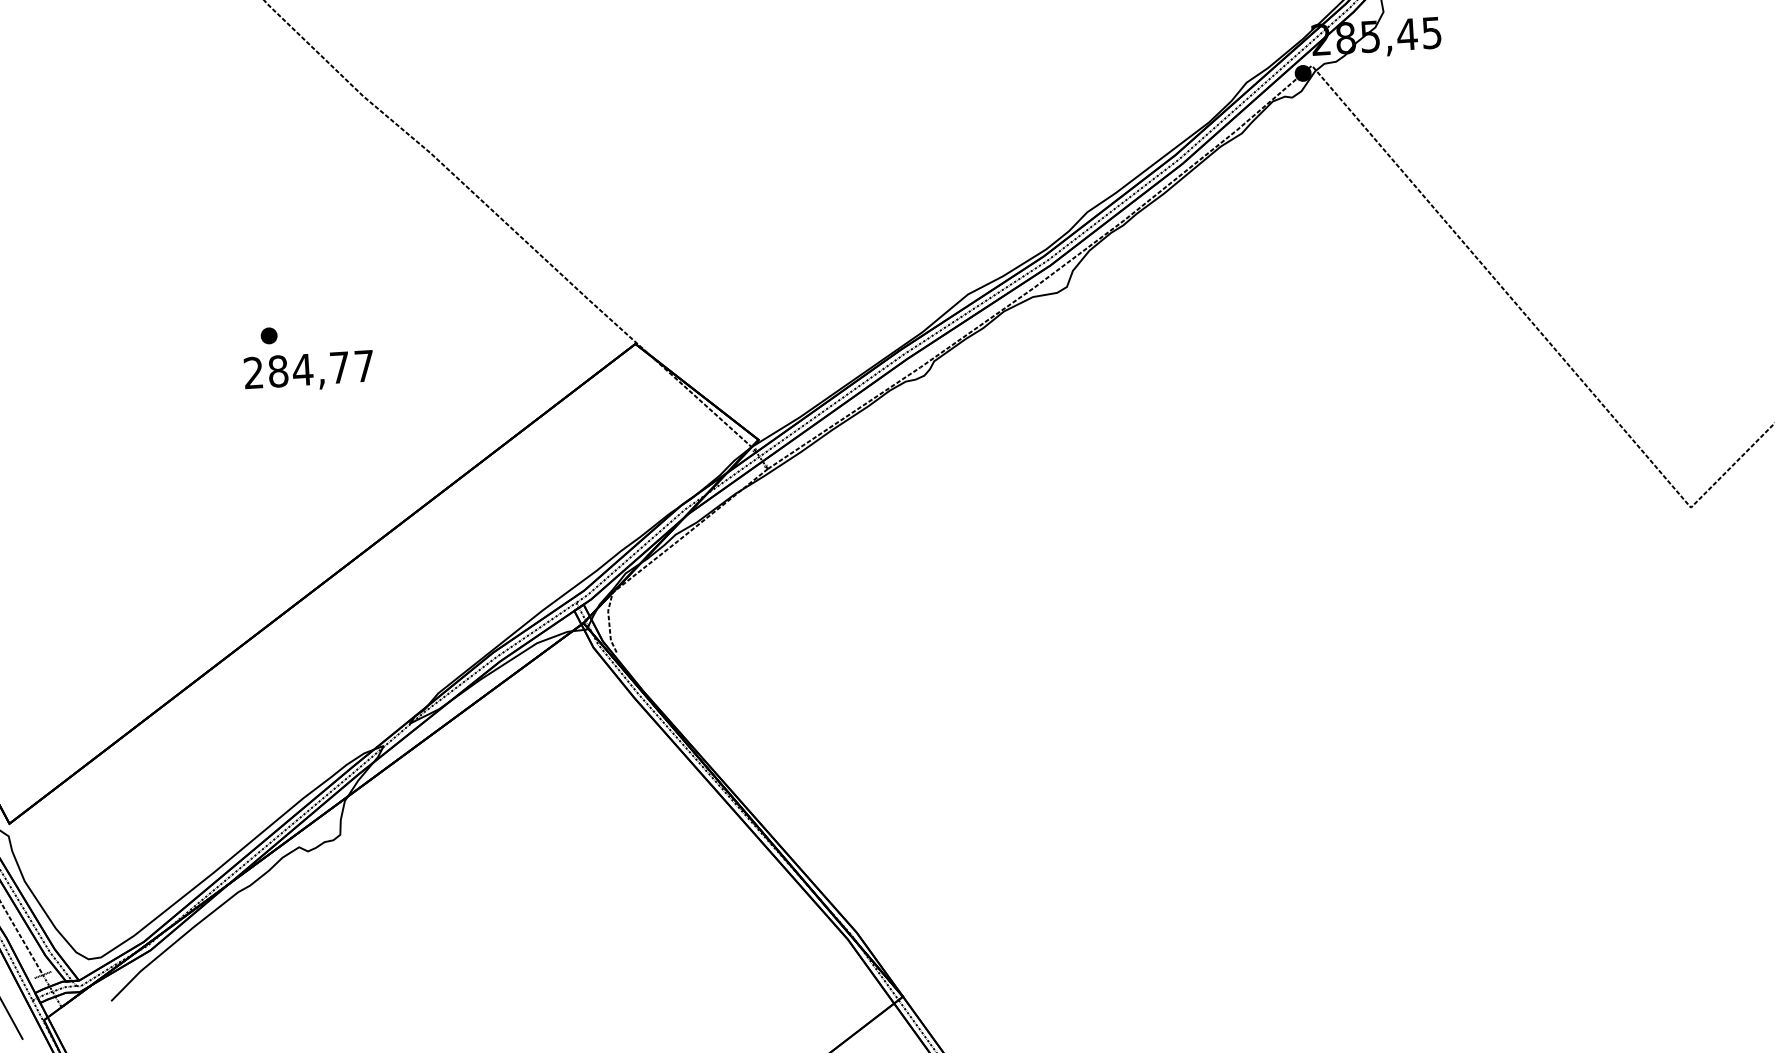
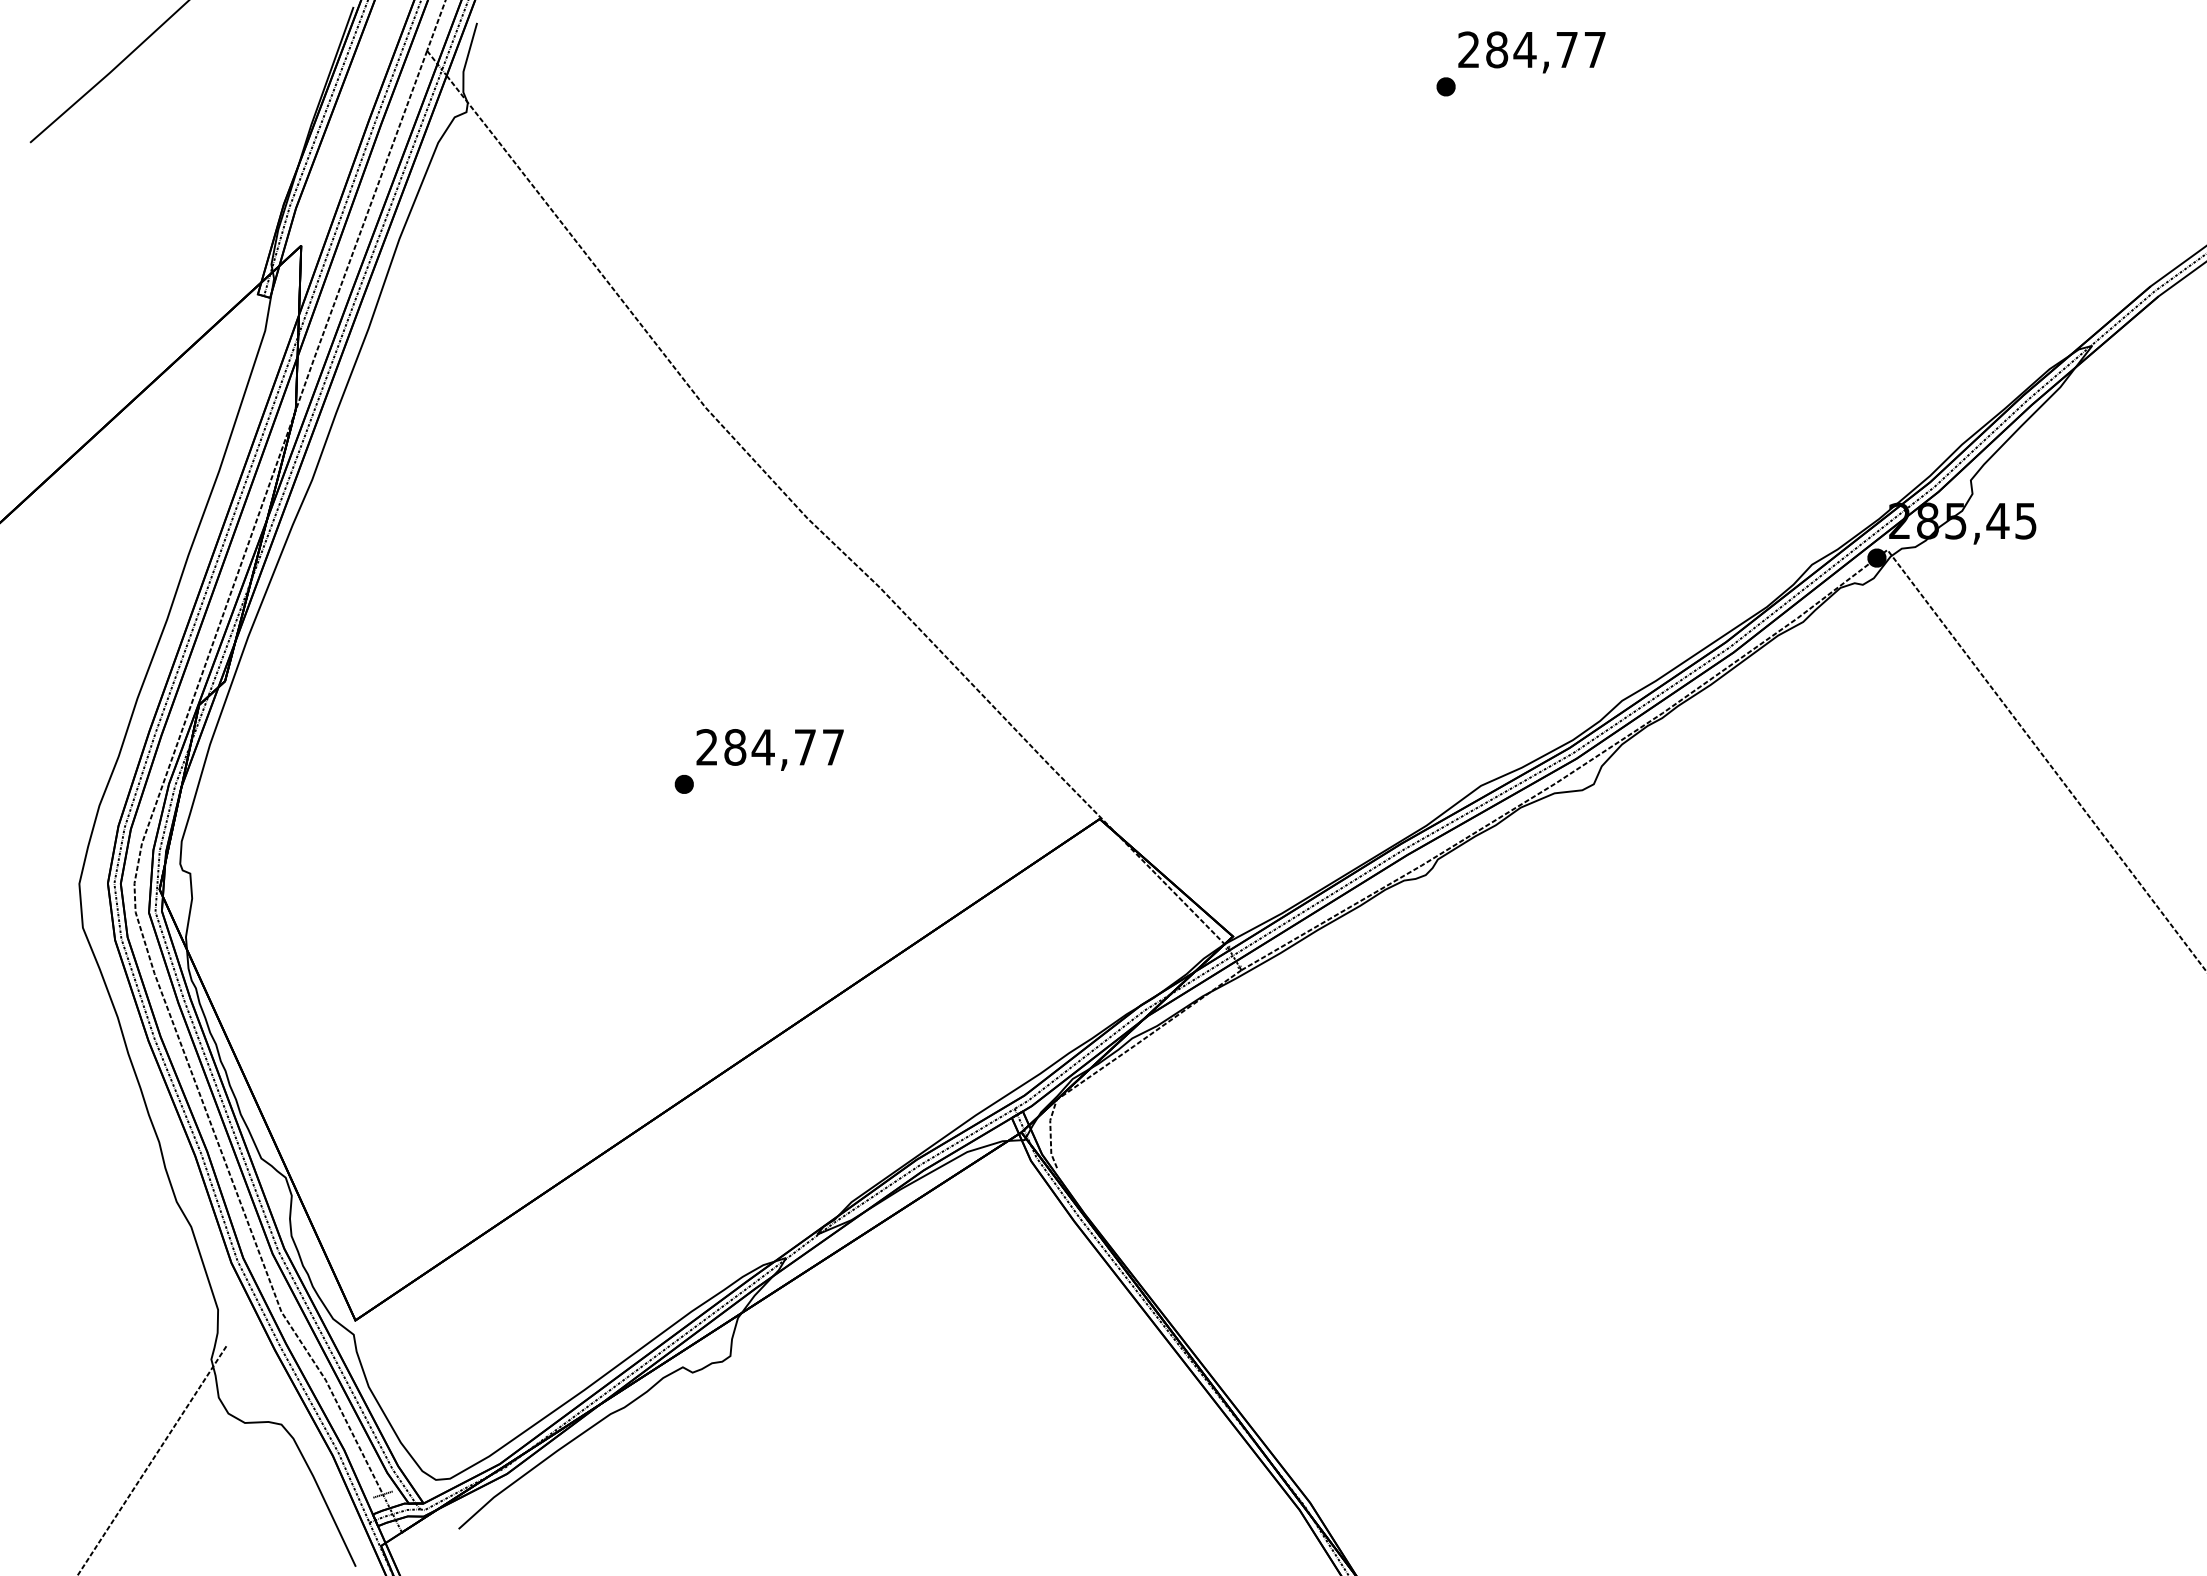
text: (308, 371) -> (769, 749), moved

